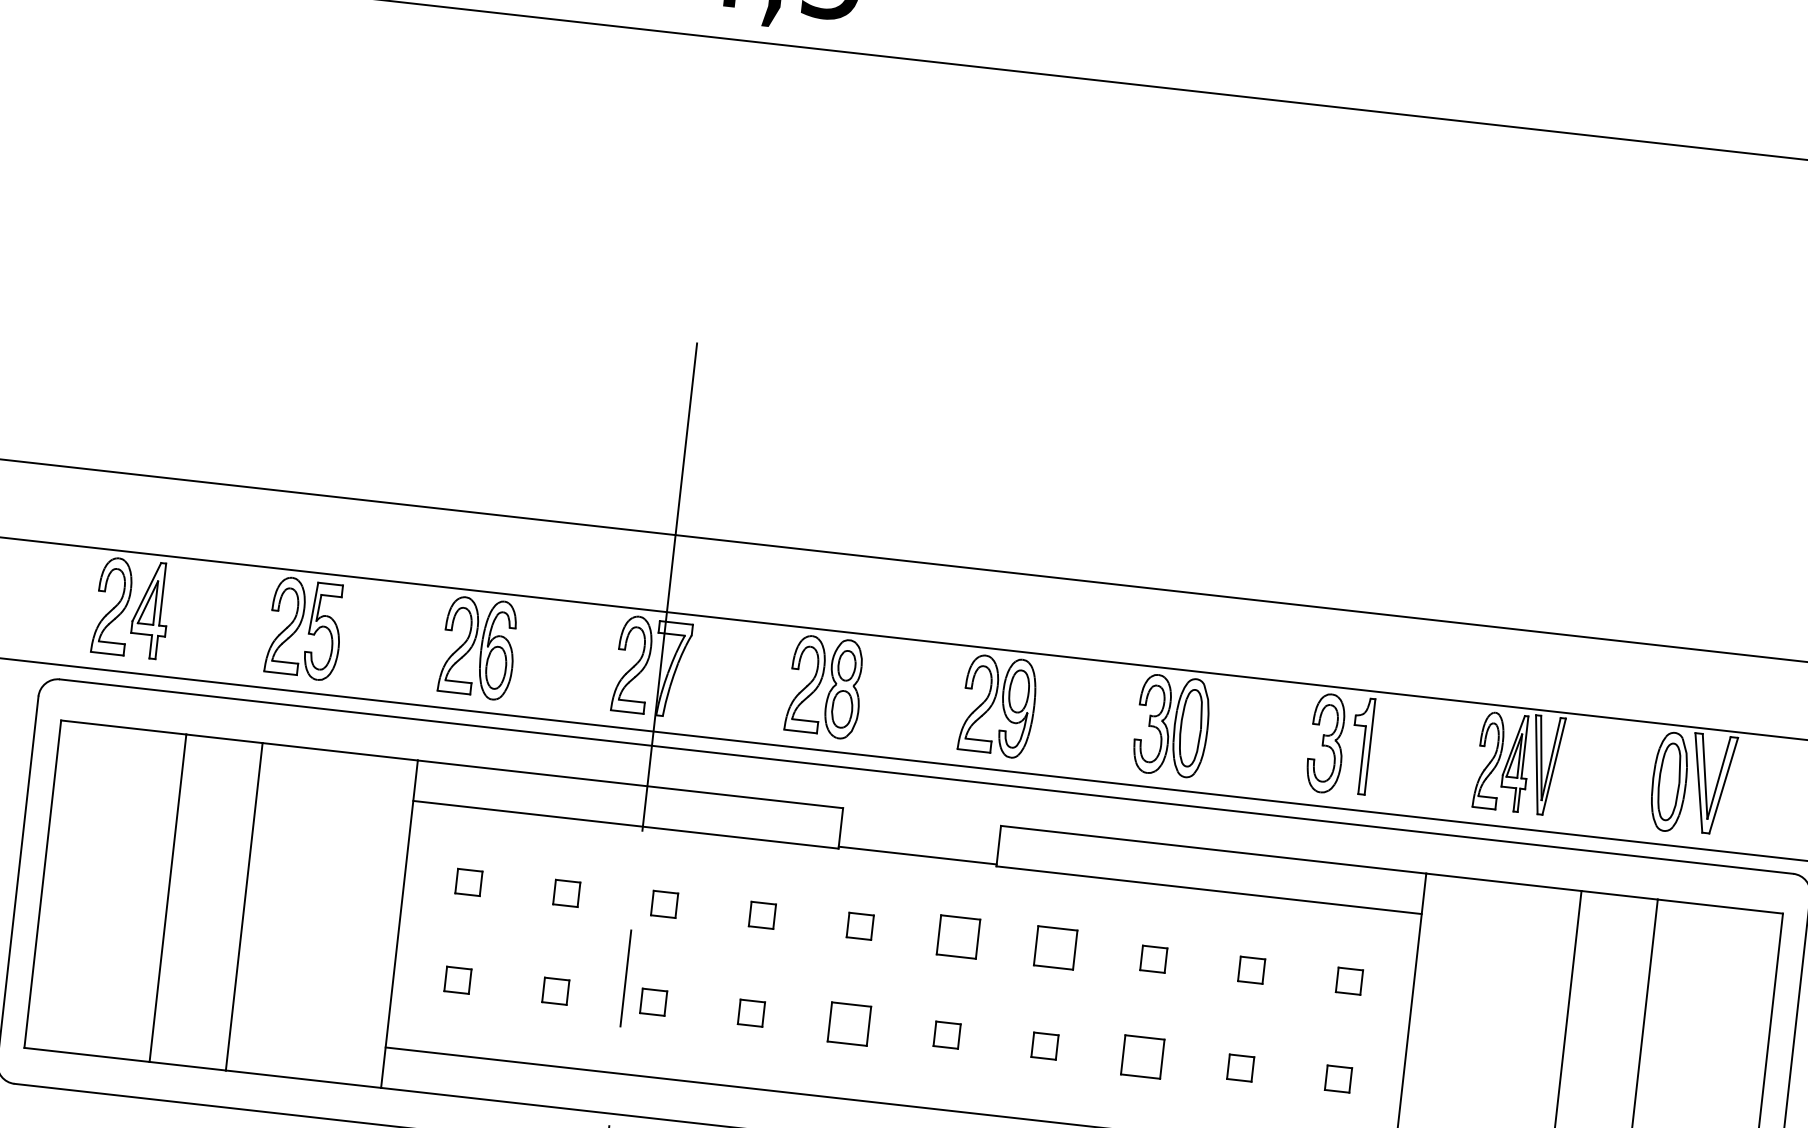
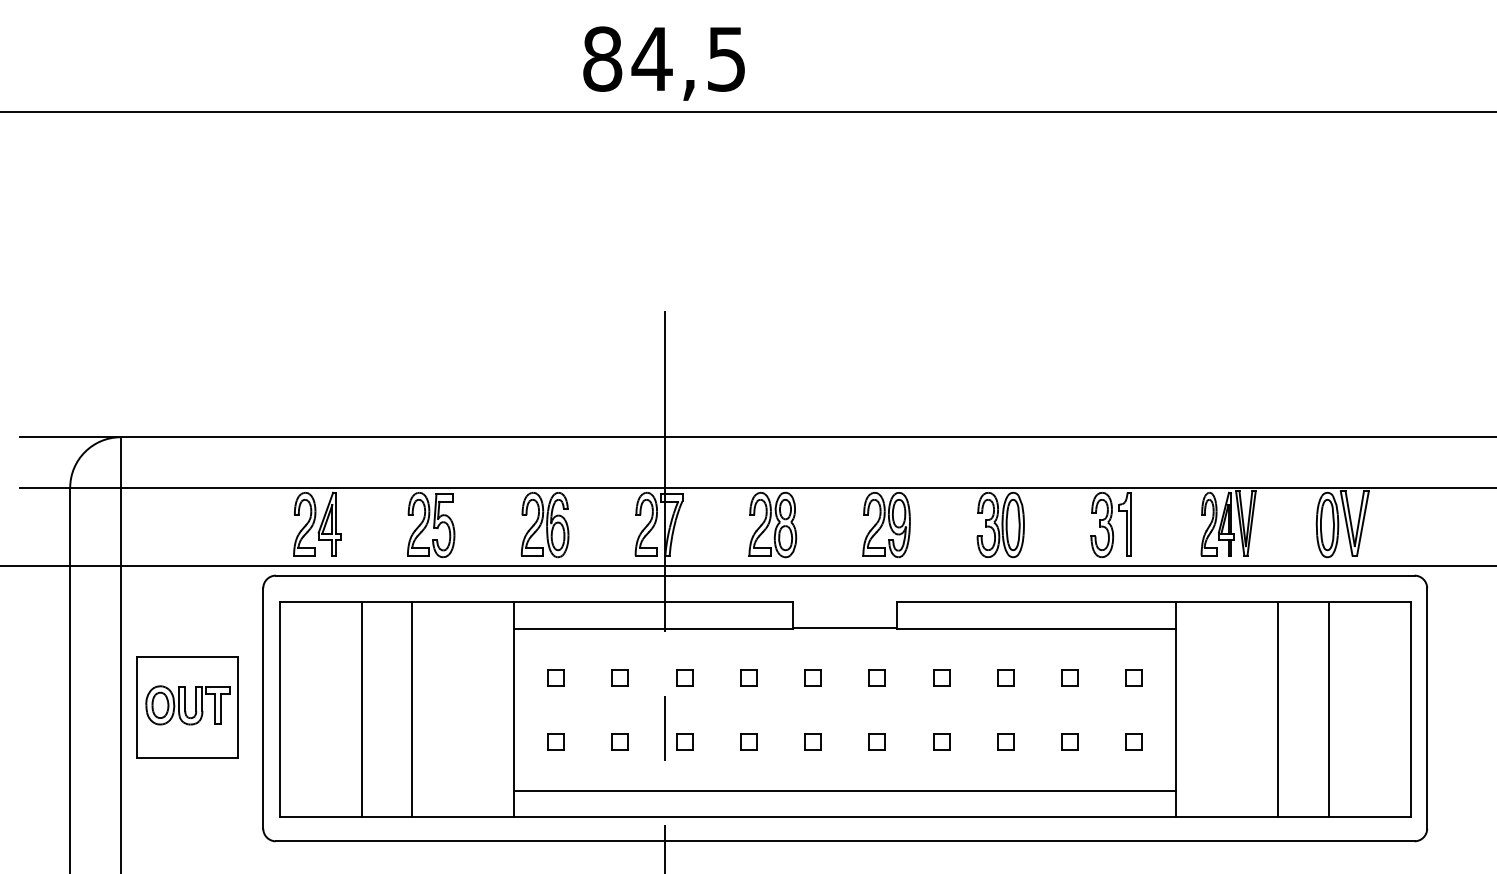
part: (956, 937) -> (876, 677), size x0.62
part: (1055, 948) -> (941, 677), size x0.62
part: (848, 1023) -> (812, 741), size x0.62
part: (1142, 1056) -> (1005, 741), size x0.62

